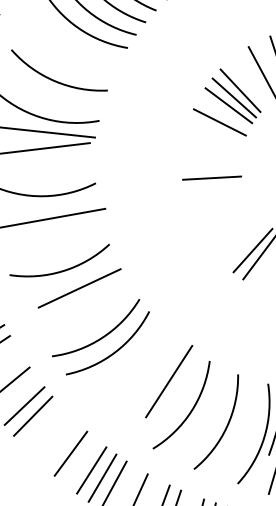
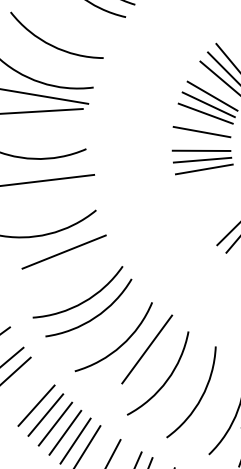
line: (216, 131) -> (208, 104), added
line: (213, 140) -> (205, 113), added
line: (211, 158) -> (202, 131), added
line: (213, 187) -> (202, 160), added
line: (215, 196) -> (203, 169), added
arc: (142, 378) -> (120, 344), added
line: (61, 444) -> (37, 405), added
line: (80, 461) -> (54, 423), added

